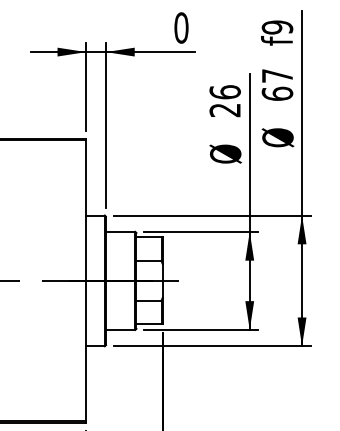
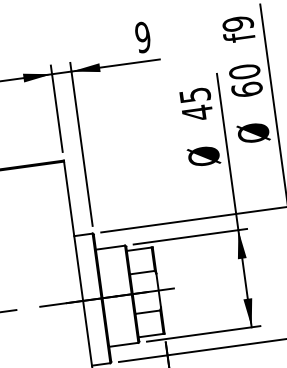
text: (181, 27) -> (143, 36), 0 -> 9
text: (277, 75) -> (244, 71), 67 -> 60
text: (224, 101) -> (195, 104), 26 -> 45

